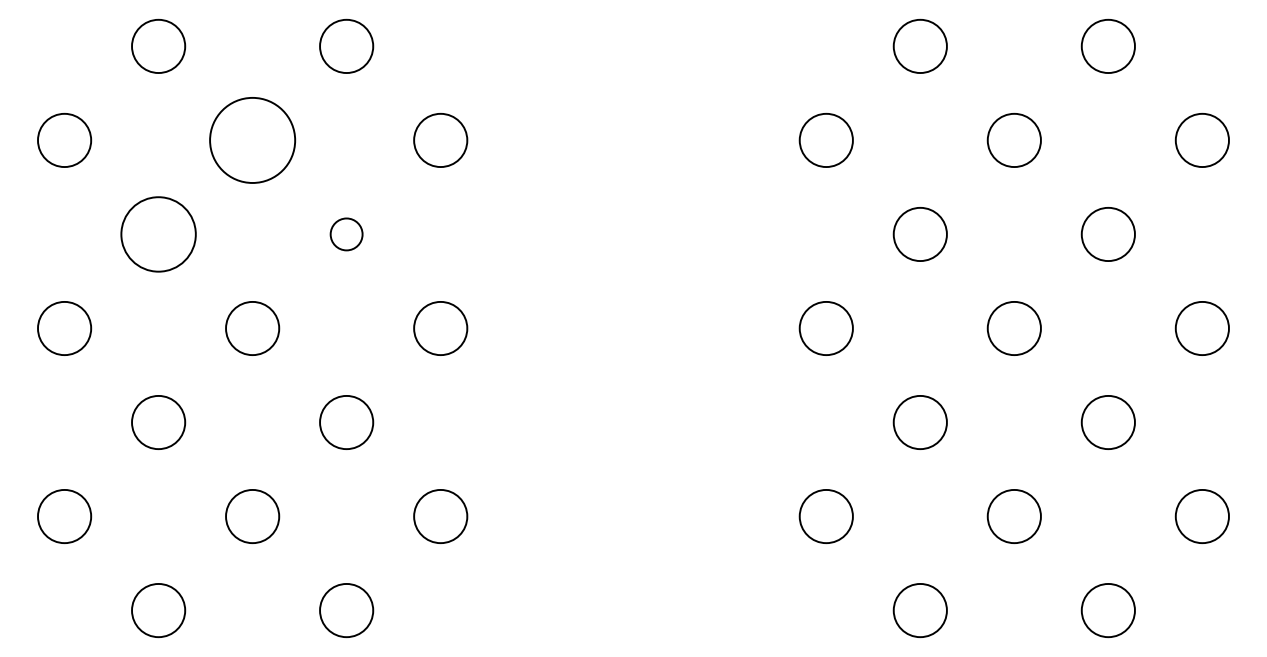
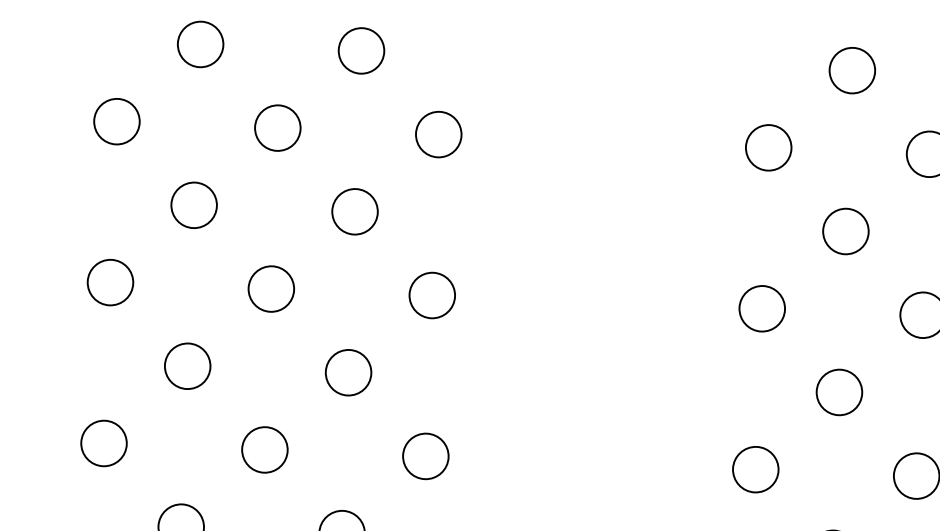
circle: (252, 140) -> (277, 128), size x0.62
circle: (158, 234) -> (194, 205), size x0.71
circle: (346, 234) -> (354, 211), size x1.67

